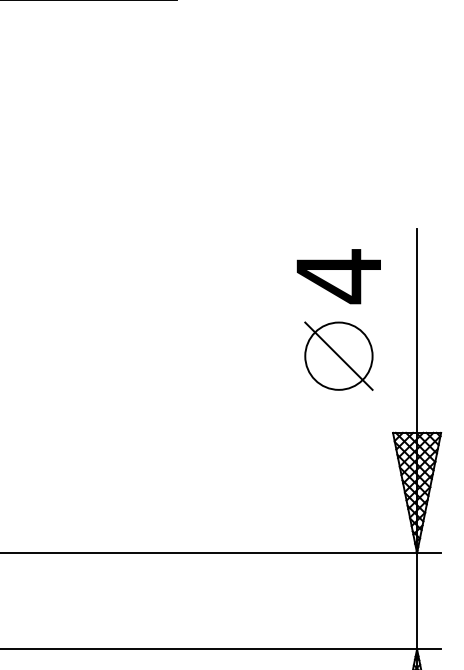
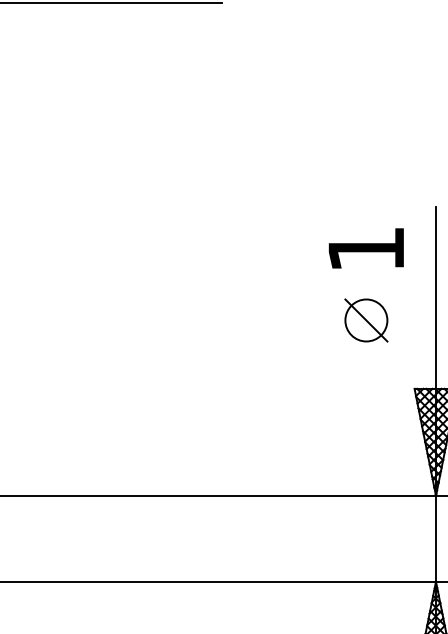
text: (337, 276) -> (365, 249), 4 -> 1
part: (339, 356) -> (366, 320), size x0.7

